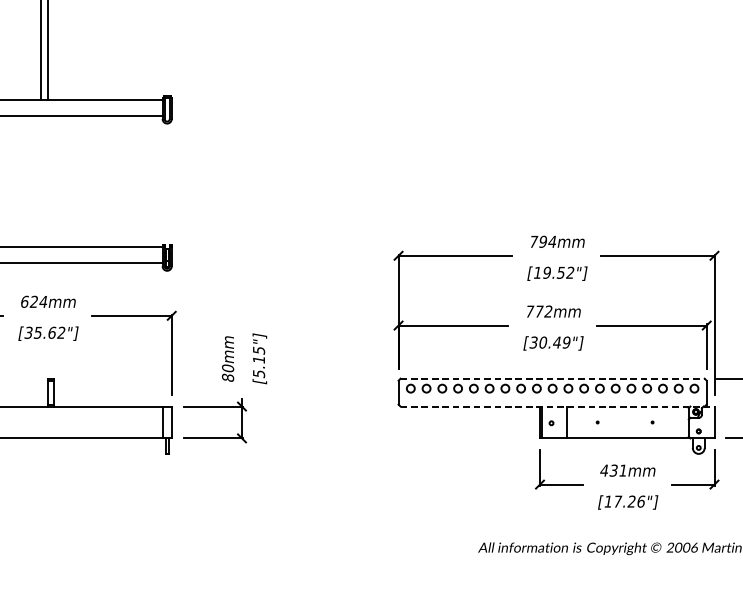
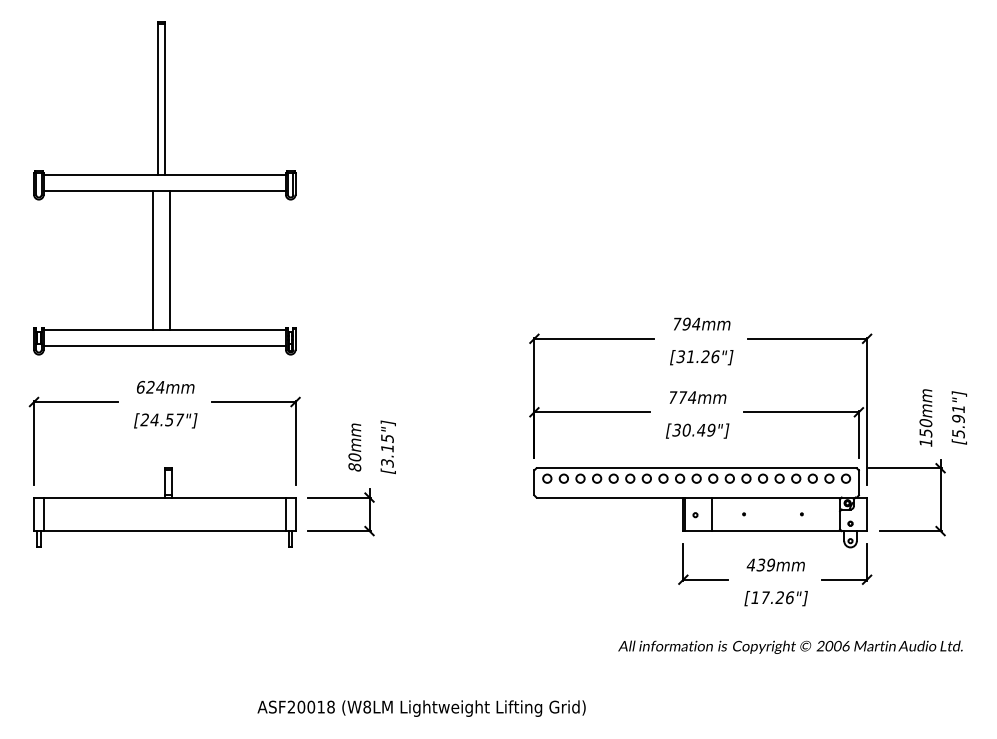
line: (36, 181) -> (153, 260), added
line: (52, 181) -> (169, 260), added
text: (553, 272) -> (697, 356), [19.52"] -> [31.26"]
text: (547, 311) -> (691, 397), 772mm -> 774mm
text: (45, 332) -> (162, 419), [35.62"] -> [24.57"]
text: (258, 373) -> (386, 462), [5.15"] -> [3.15"]
line: (553, 378) -> (697, 468), dashed -> solid
line: (558, 406) -> (702, 497), dashed -> solid
text: (623, 470) -> (771, 564), 431mm -> 439mm

